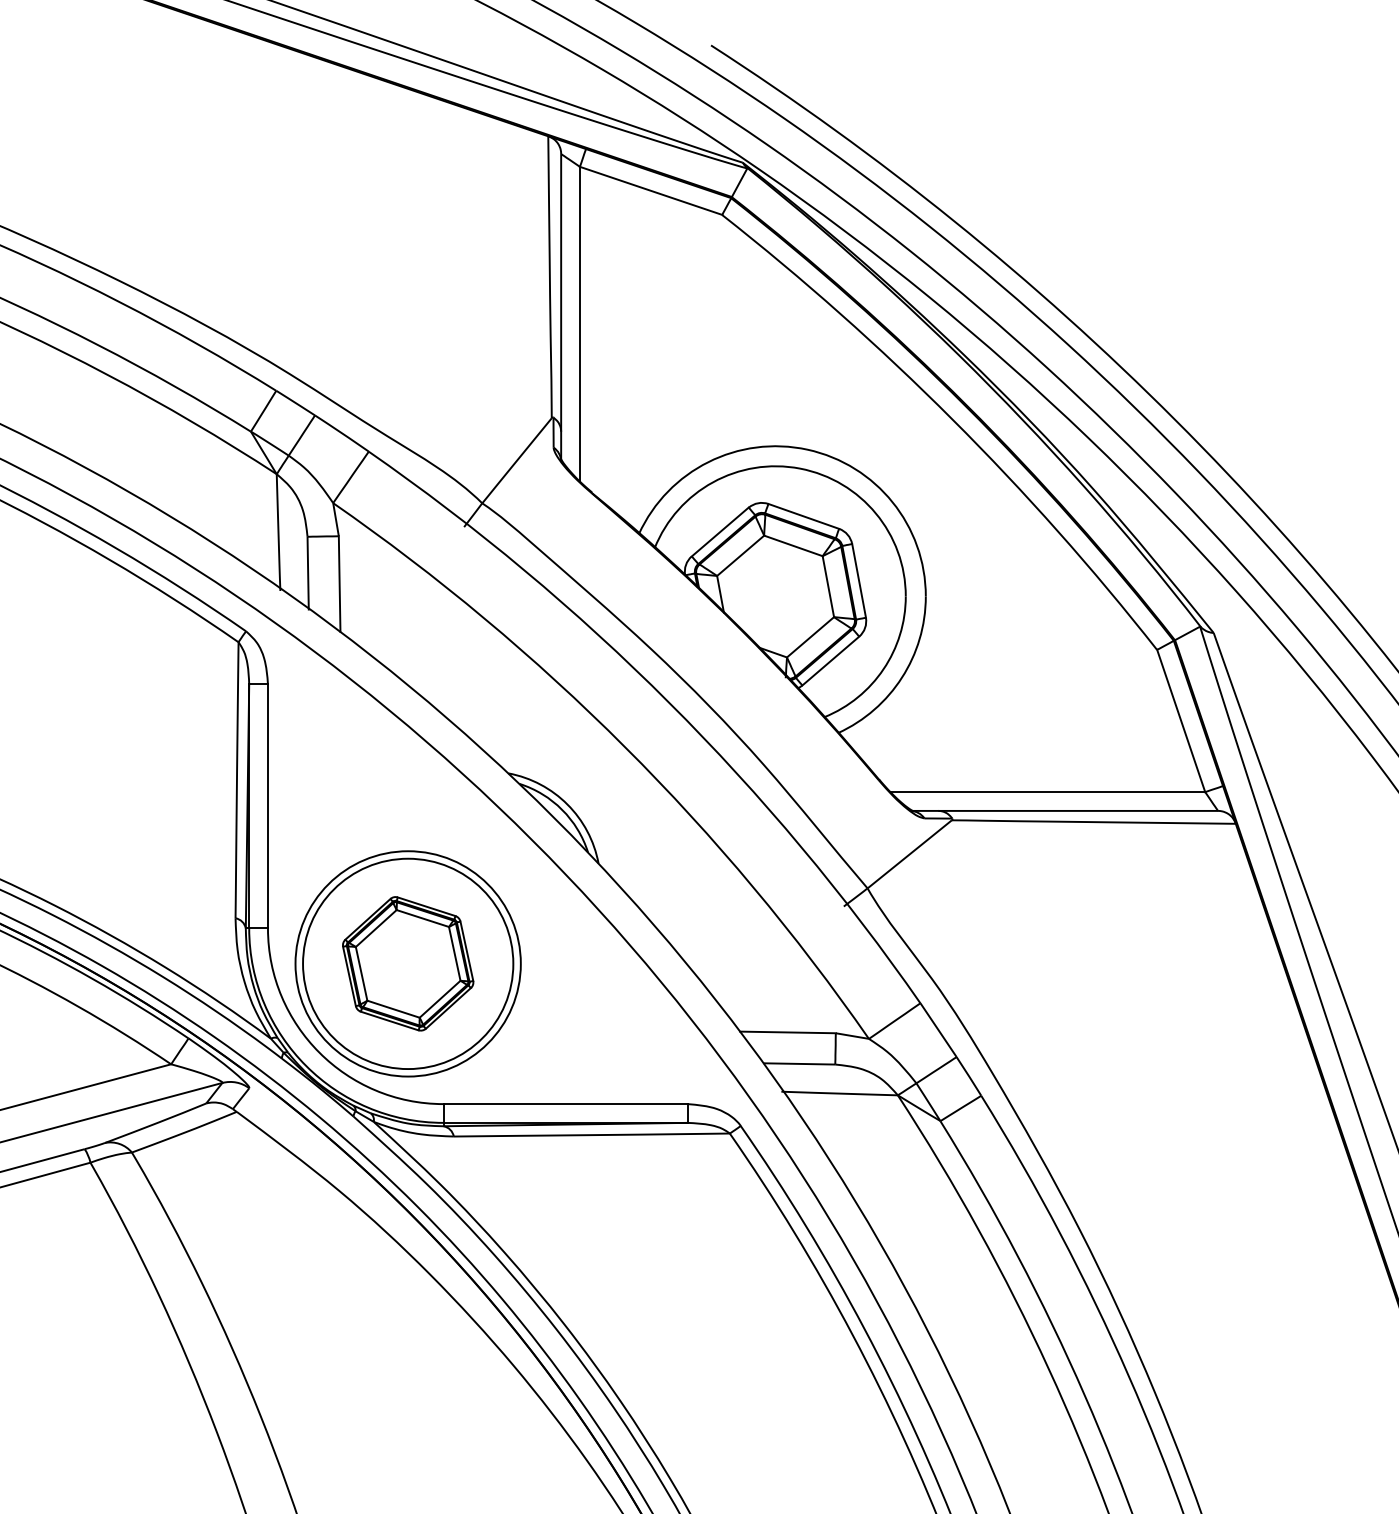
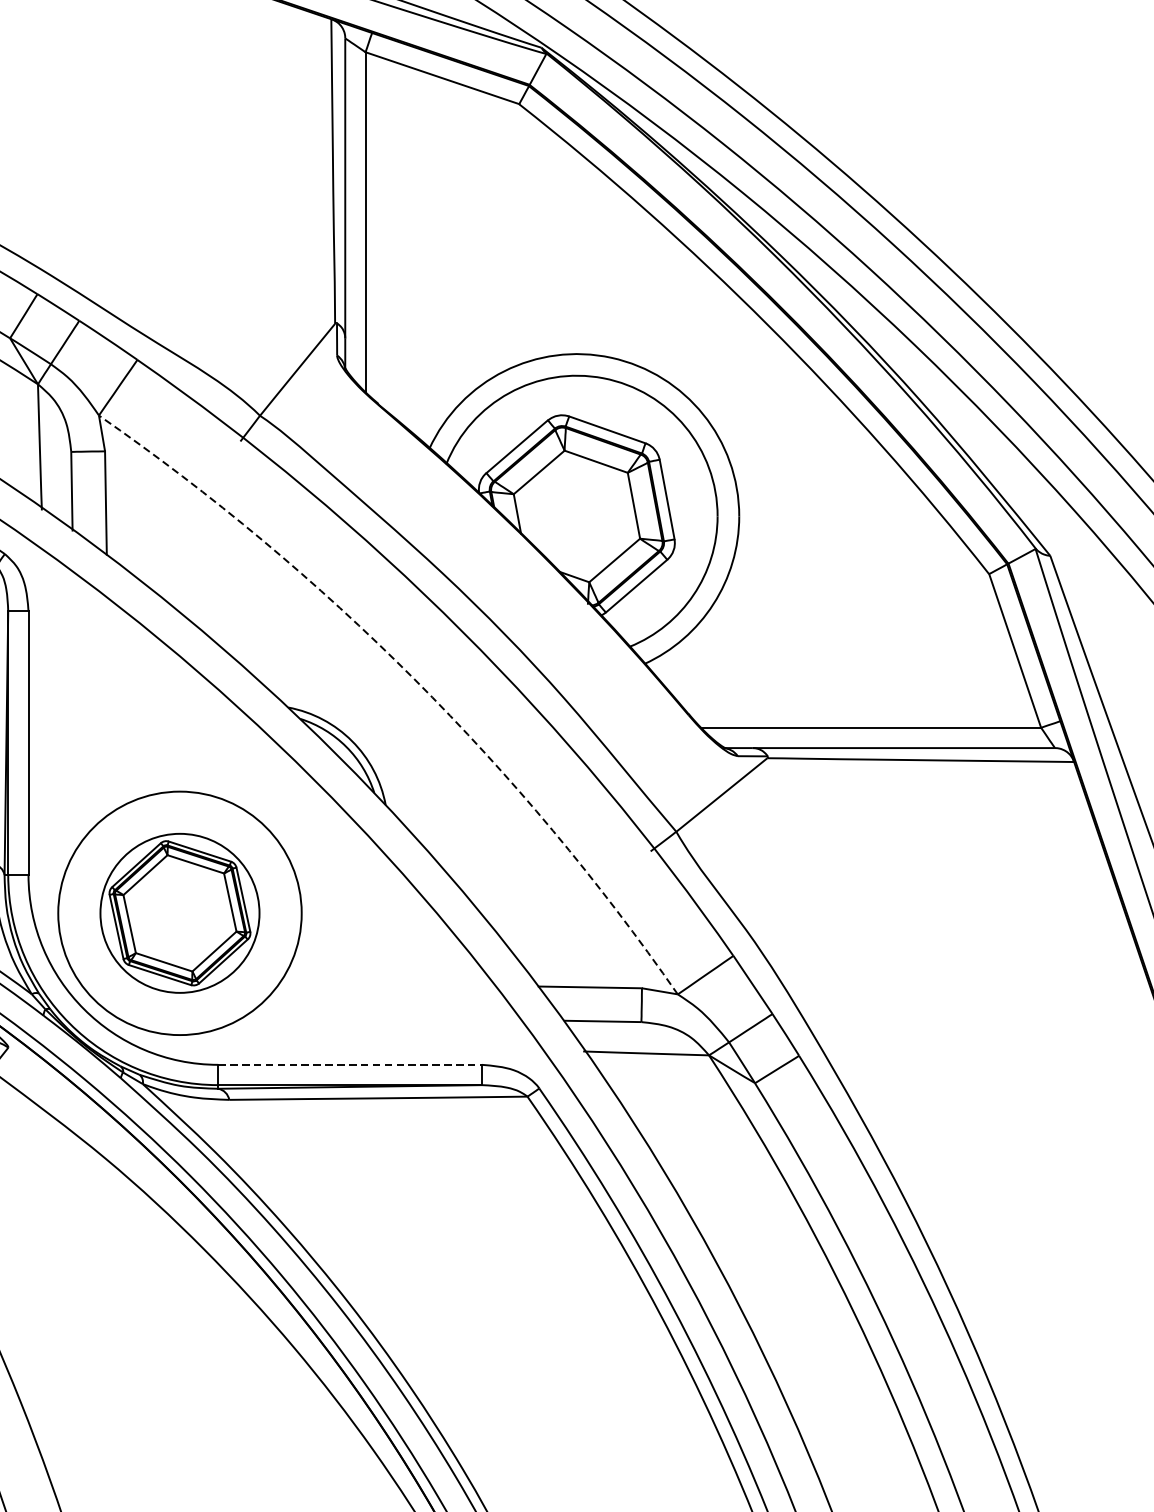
arc: (625, 747) -> (414, 679), solid -> dashed
circle: (408, 963) -> (180, 912), size x0.7
line: (566, 1104) -> (351, 1065), solid -> dashed

